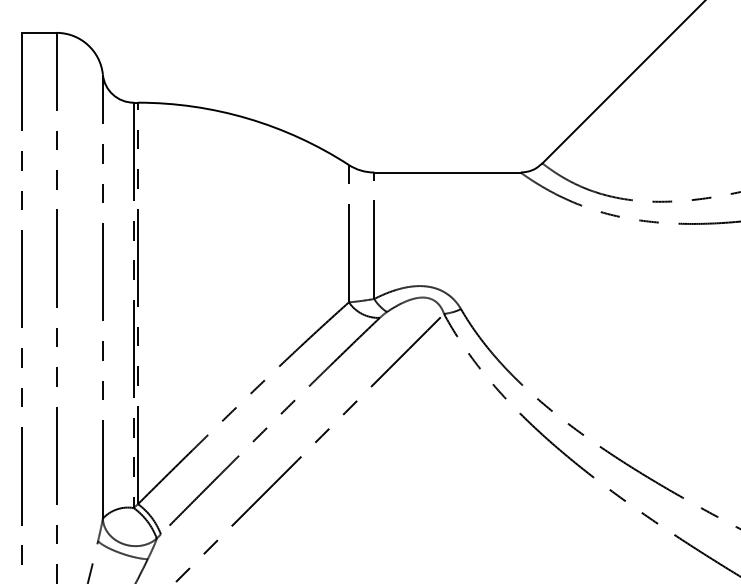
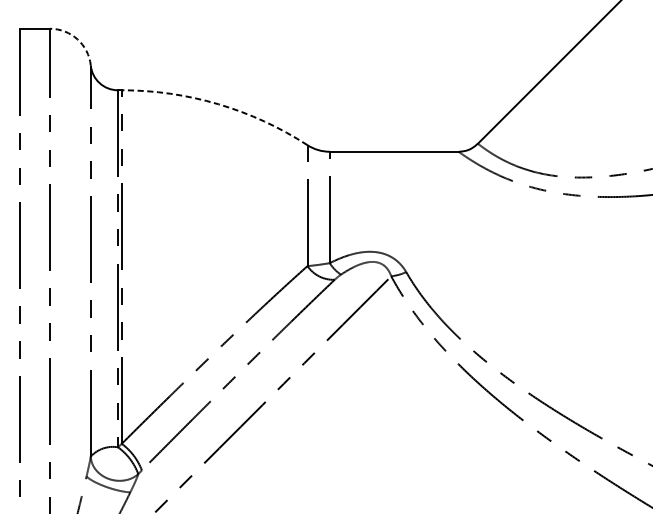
arc: (87, 44) -> (77, 39), solid -> dashed
arc: (248, 118) -> (219, 104), solid -> dashed

